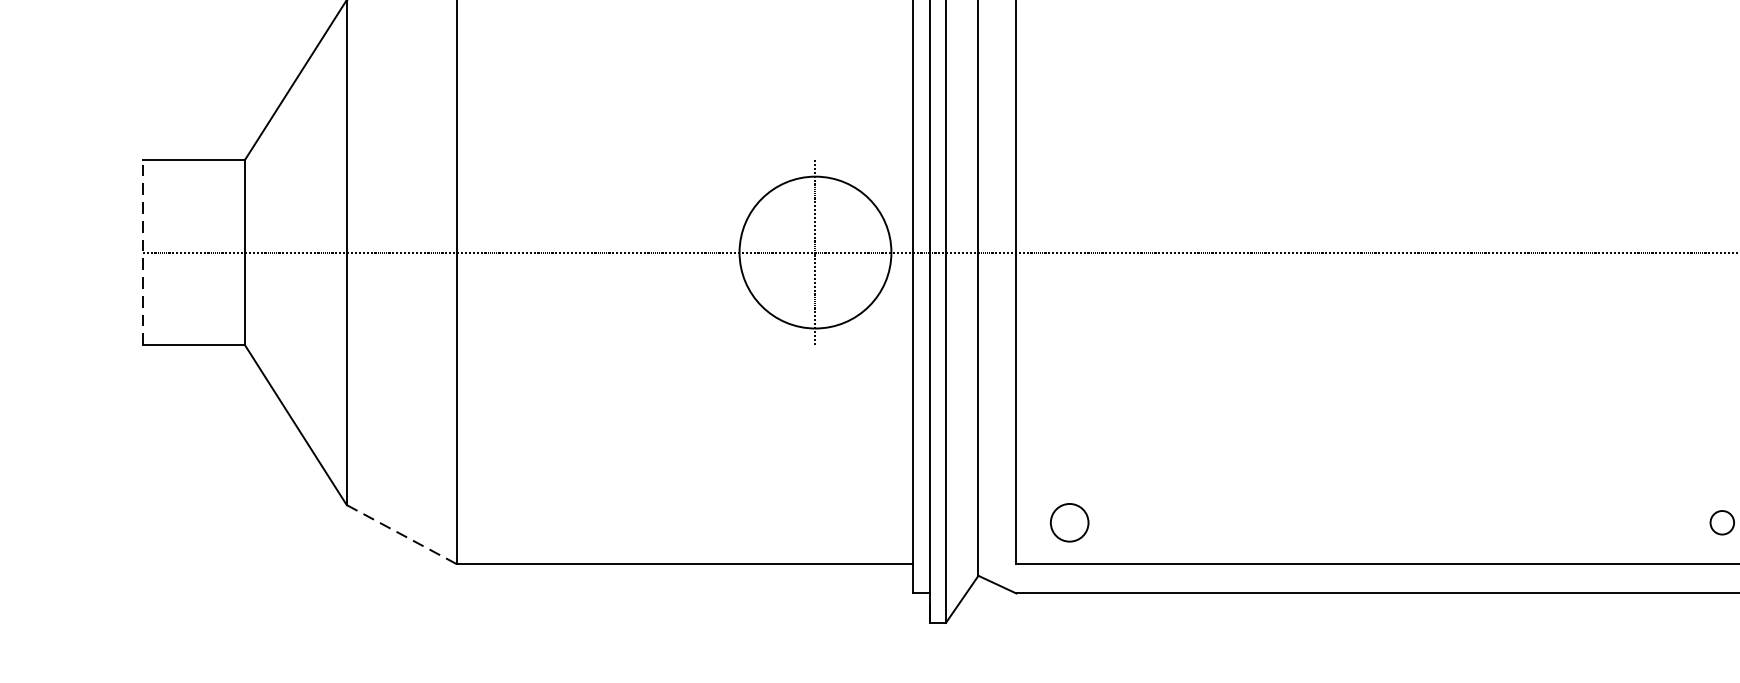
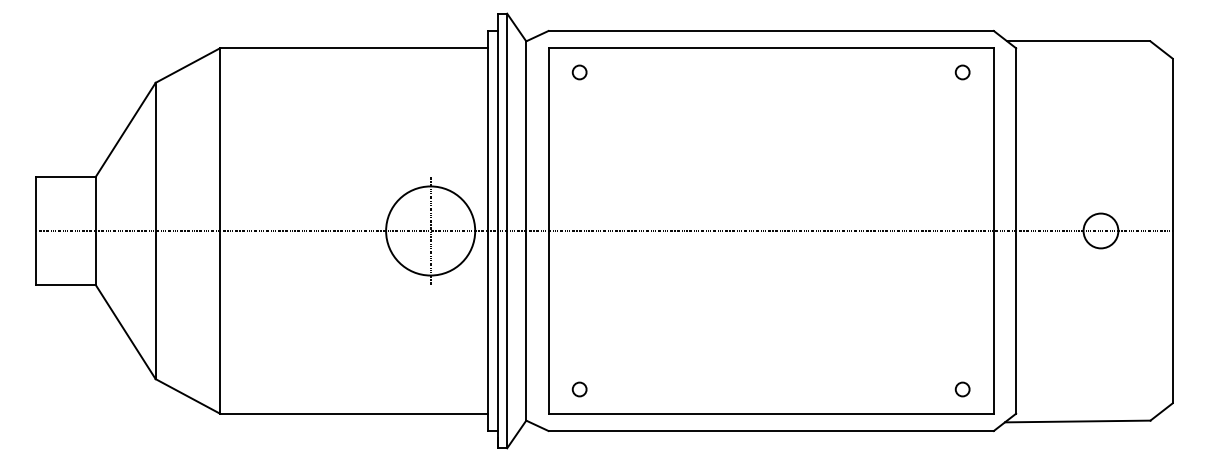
line: (143, 251) -> (36, 230), dashed -> solid
circle: (1069, 522) -> (579, 389), size x0.62
line: (401, 534) -> (187, 396), dashed -> solid

